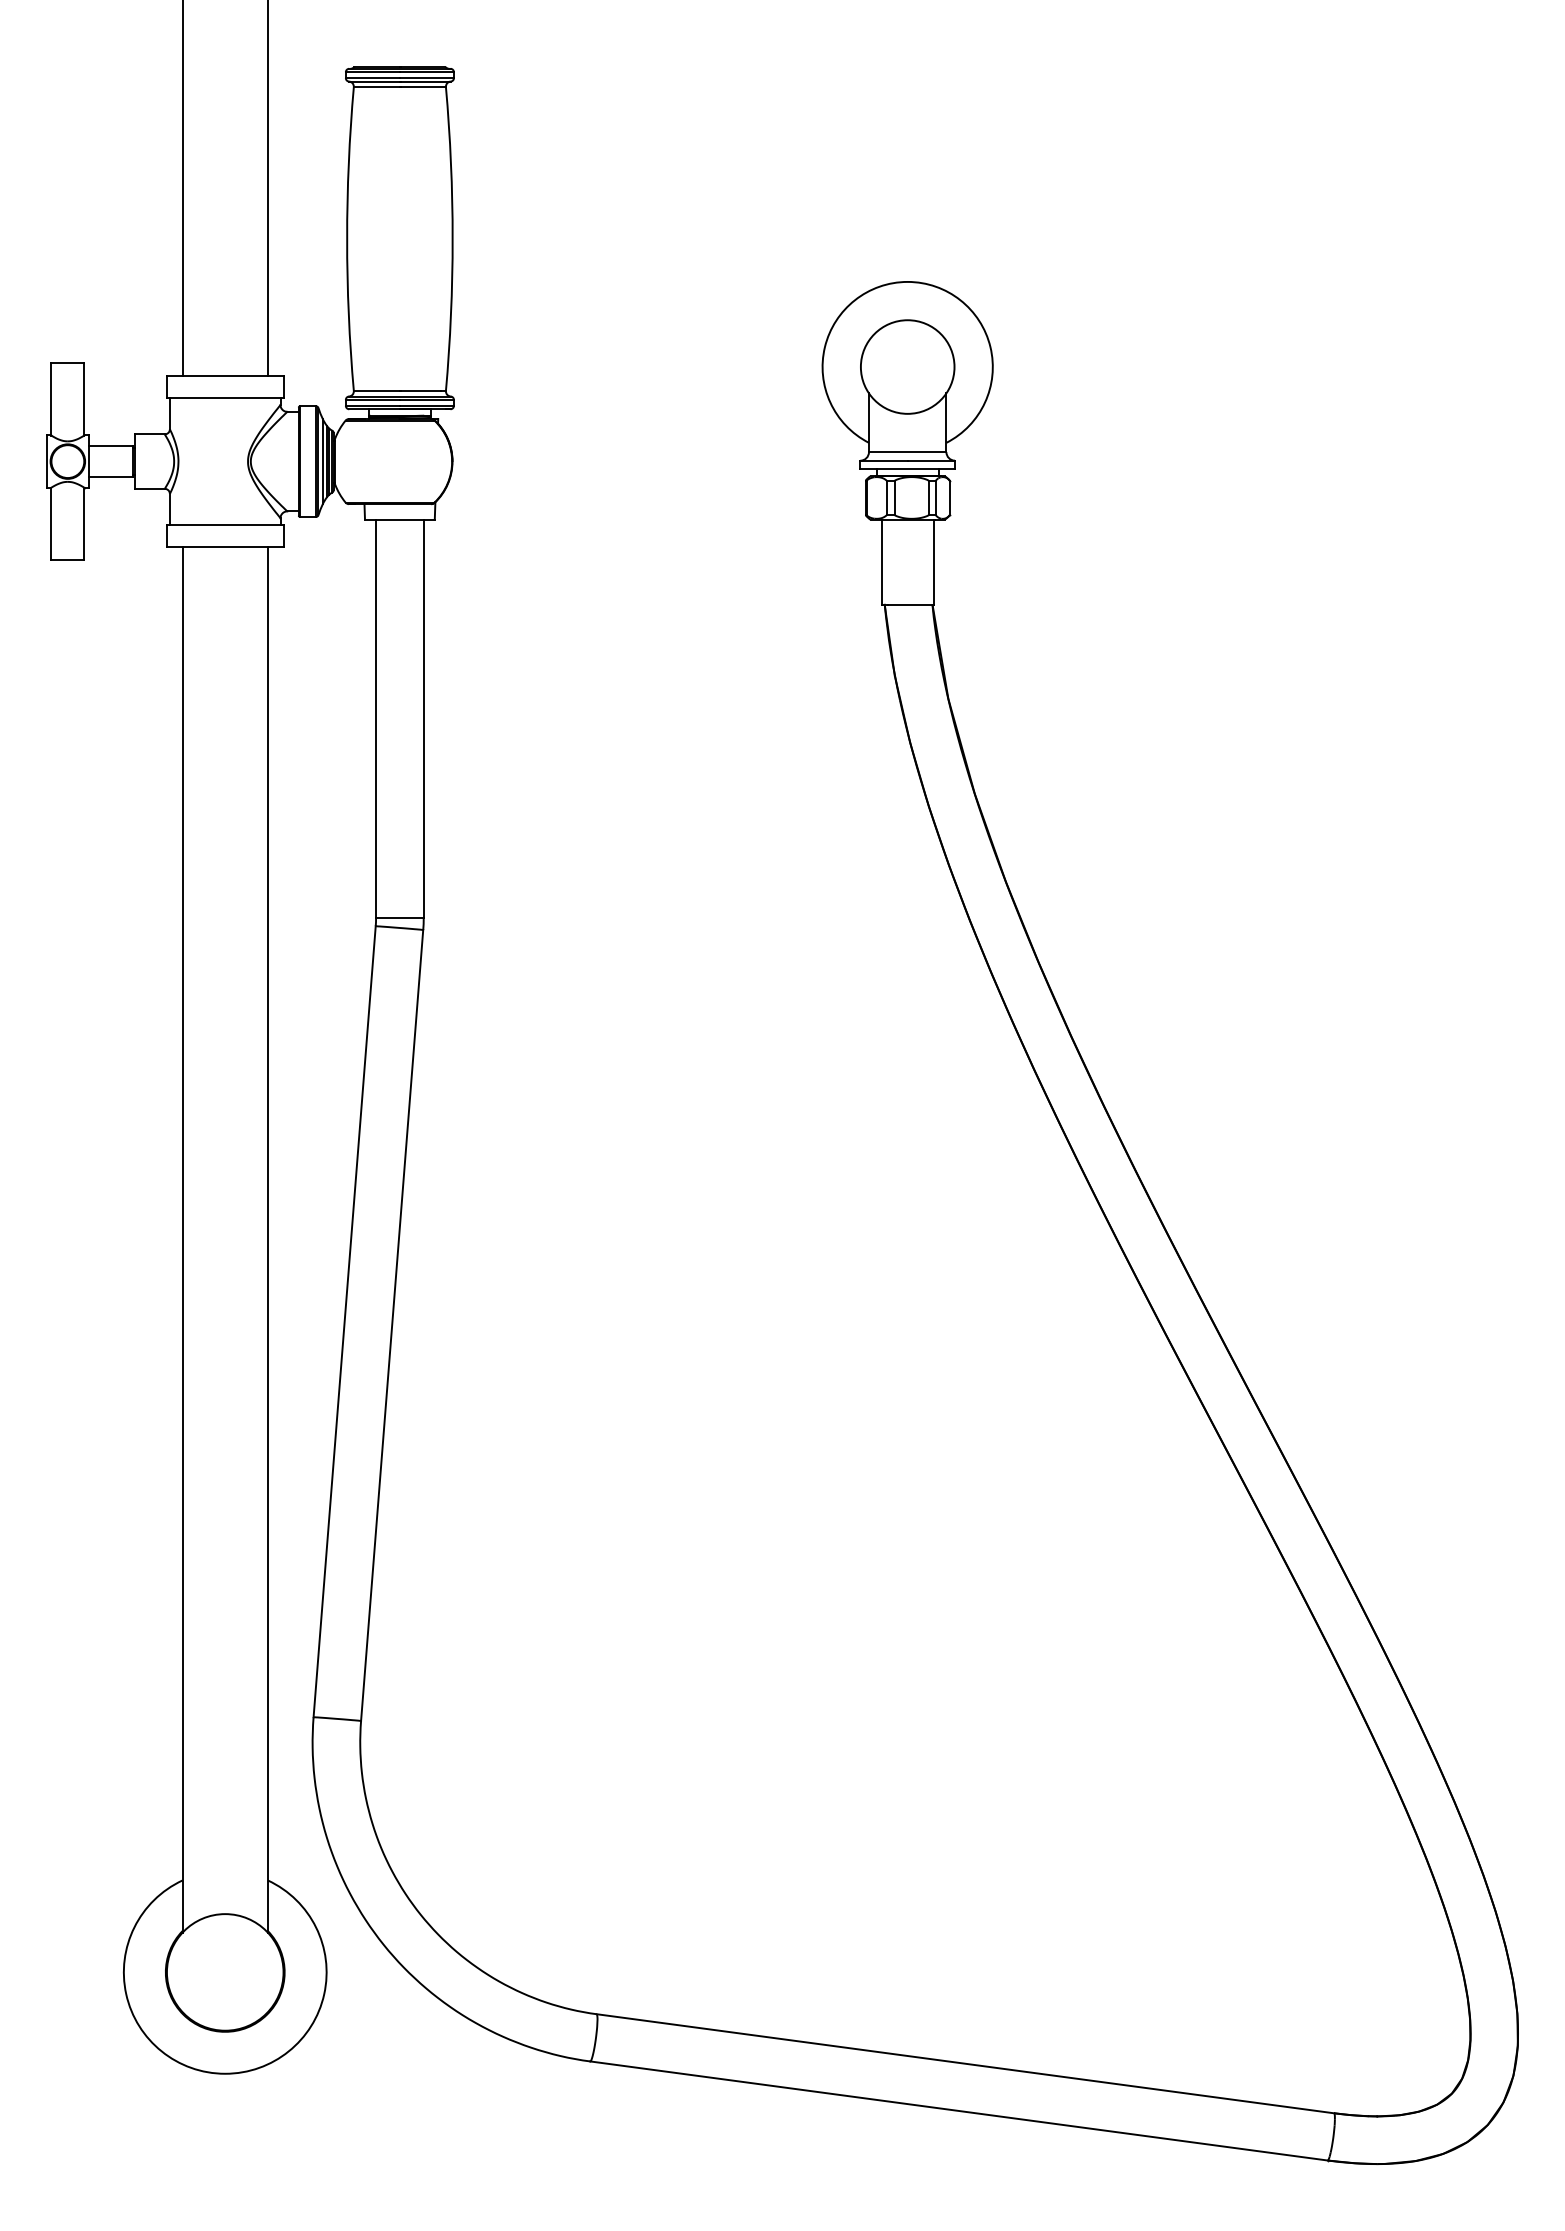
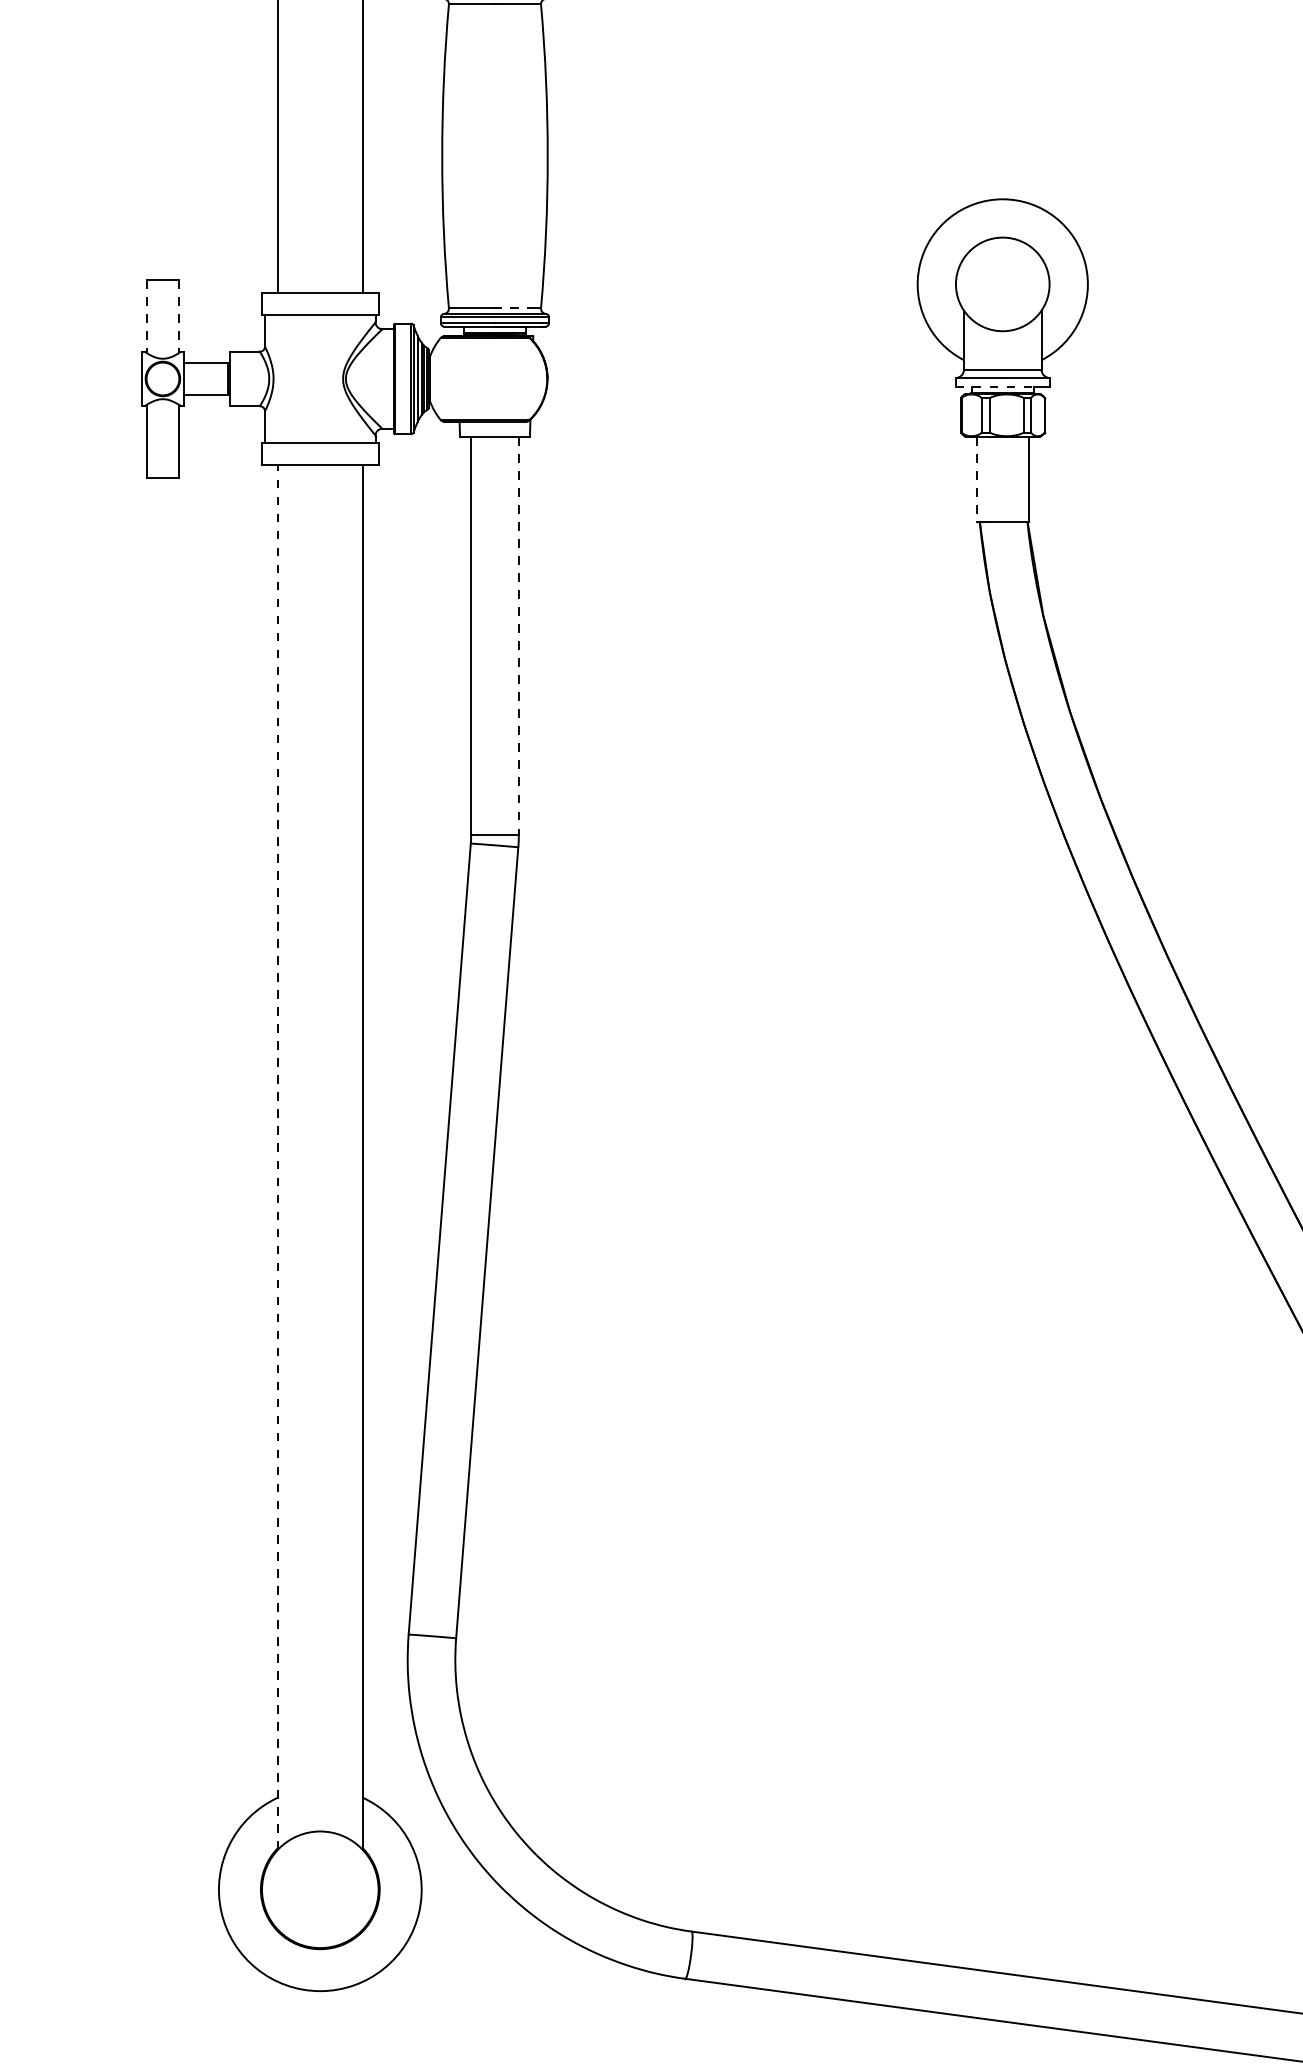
line: (420, 390) -> (515, 307), solid -> dashed
line: (51, 399) -> (146, 316), solid -> dashed
line: (84, 399) -> (179, 316), solid -> dashed
line: (900, 469) -> (995, 386), solid -> dashed
line: (881, 562) -> (976, 479), solid -> dashed
line: (423, 719) -> (518, 636), solid -> dashed
line: (182, 1240) -> (277, 1157), solid -> dashed

